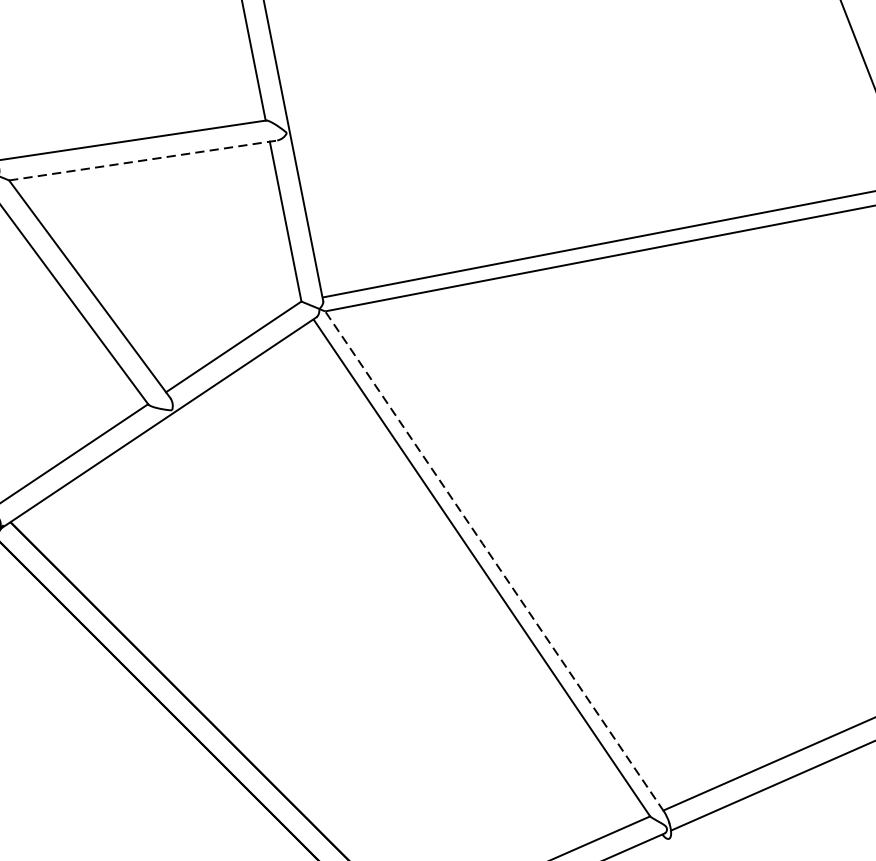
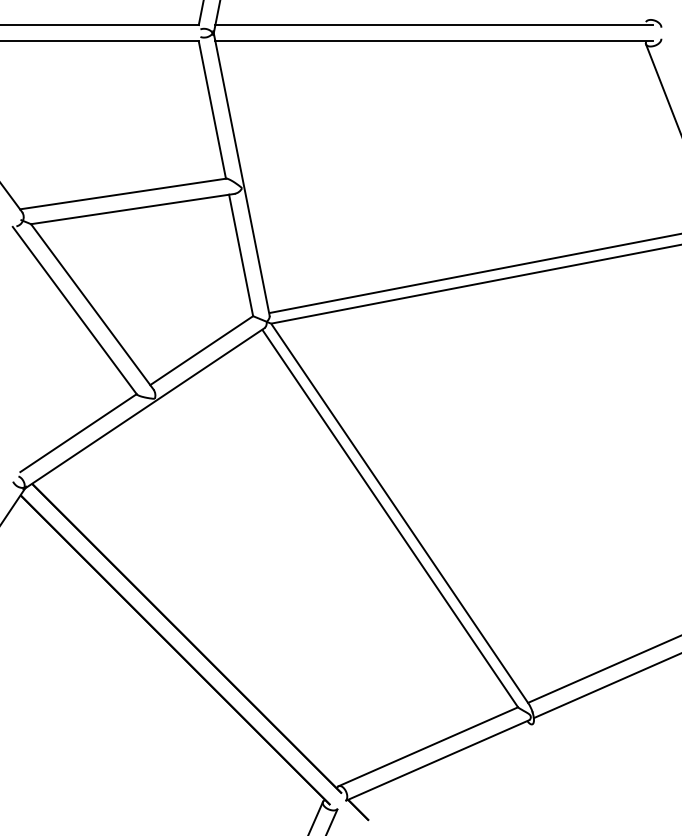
line: (142, 161) -> (132, 209), dashed -> solid
line: (494, 559) -> (399, 512), dashed -> solid

